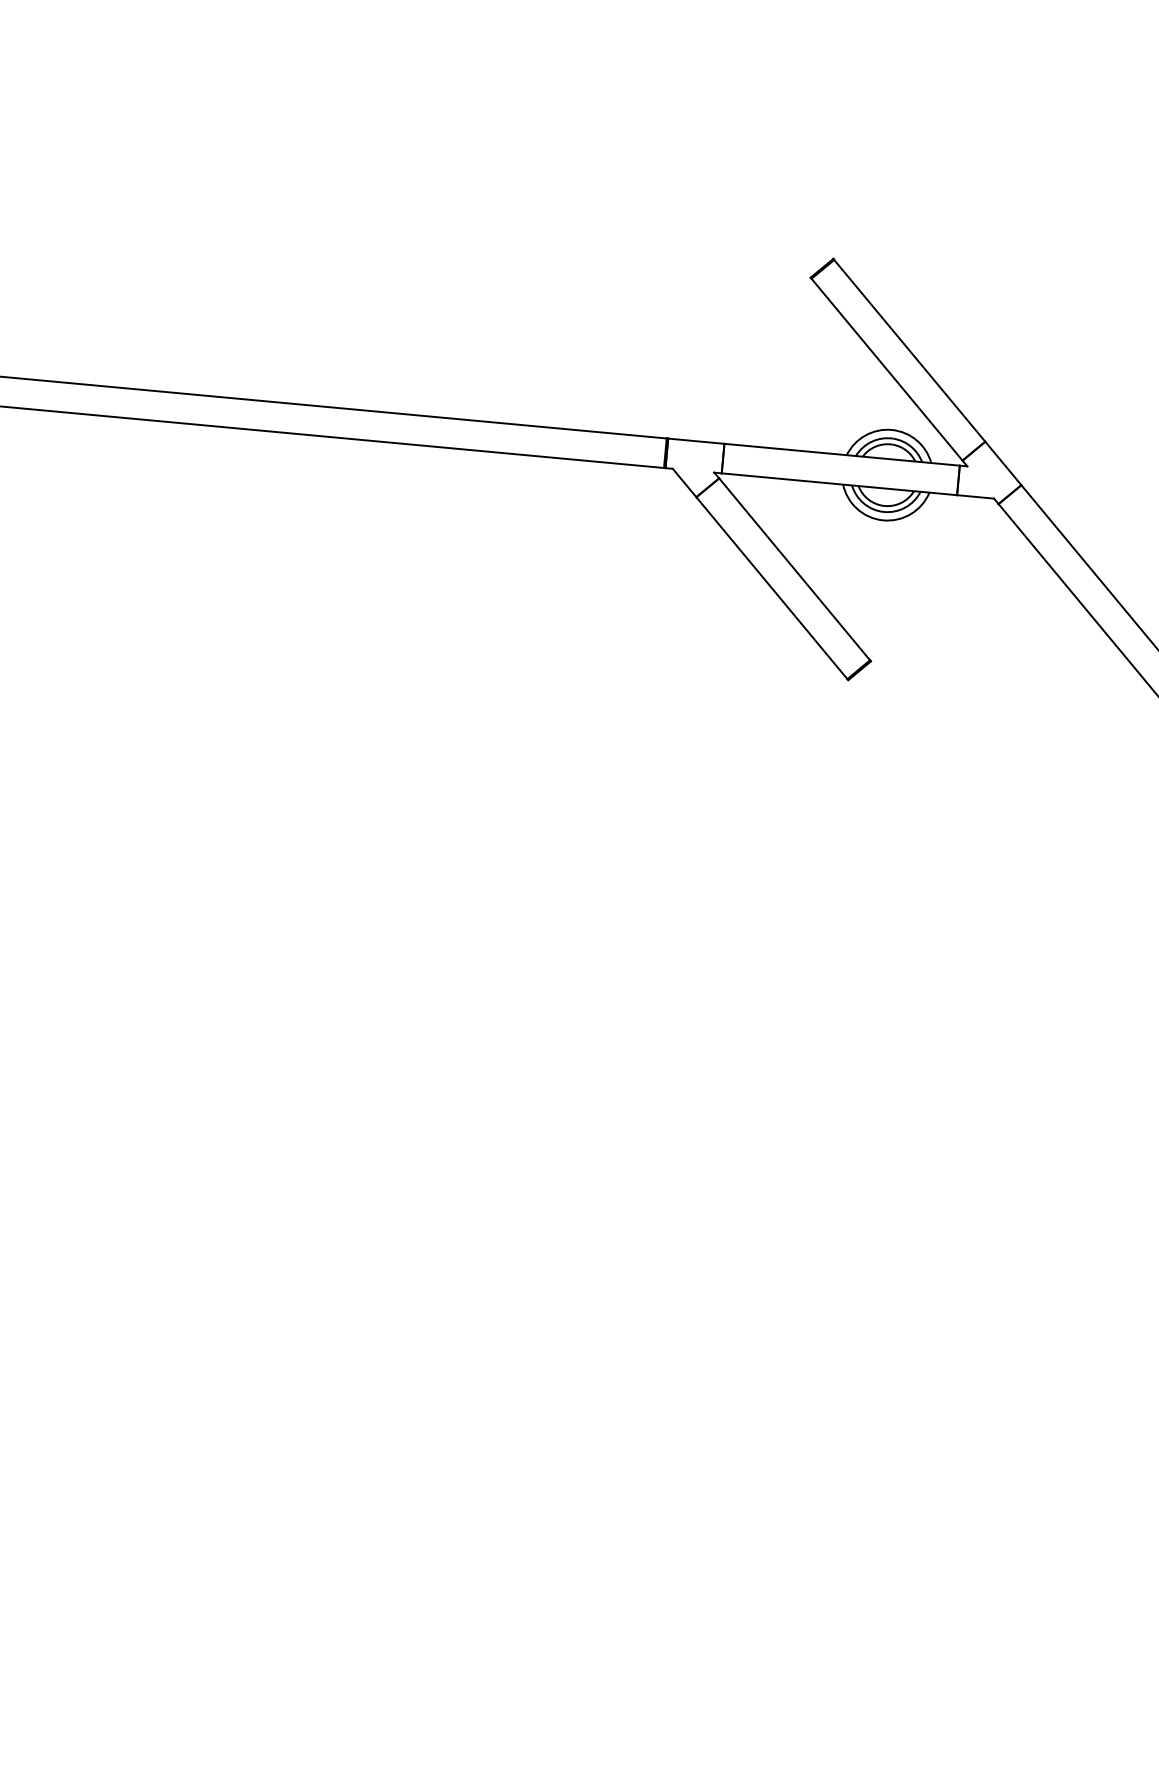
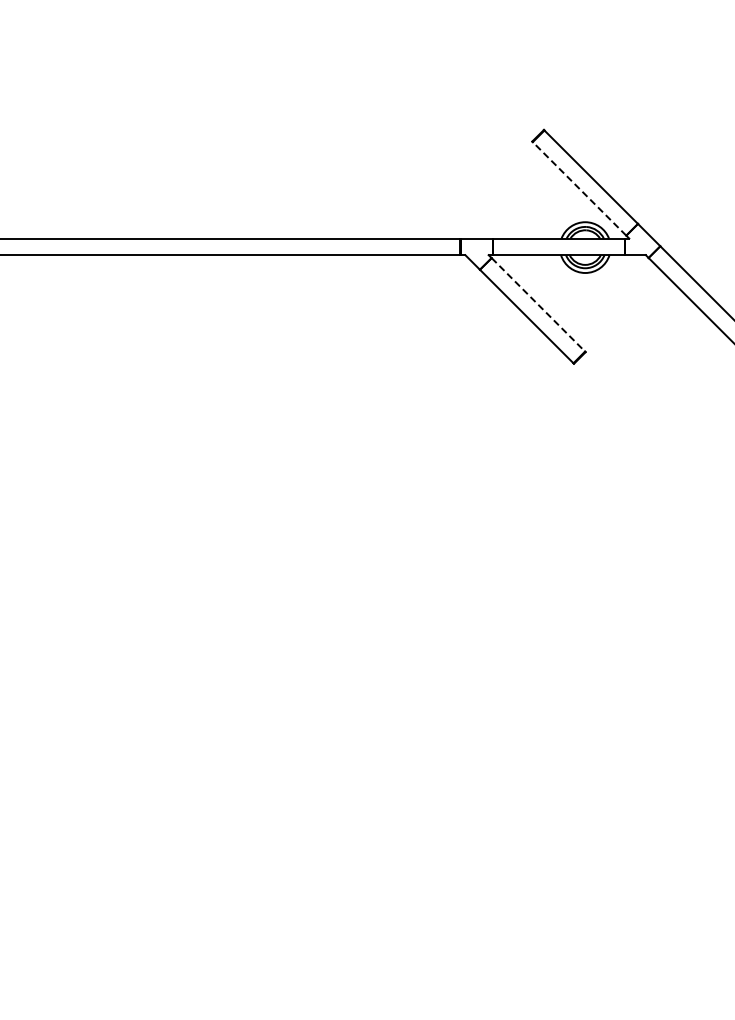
line: (886, 368) -> (579, 188), solid -> dashed
line: (794, 570) -> (538, 305), solid -> dashed

